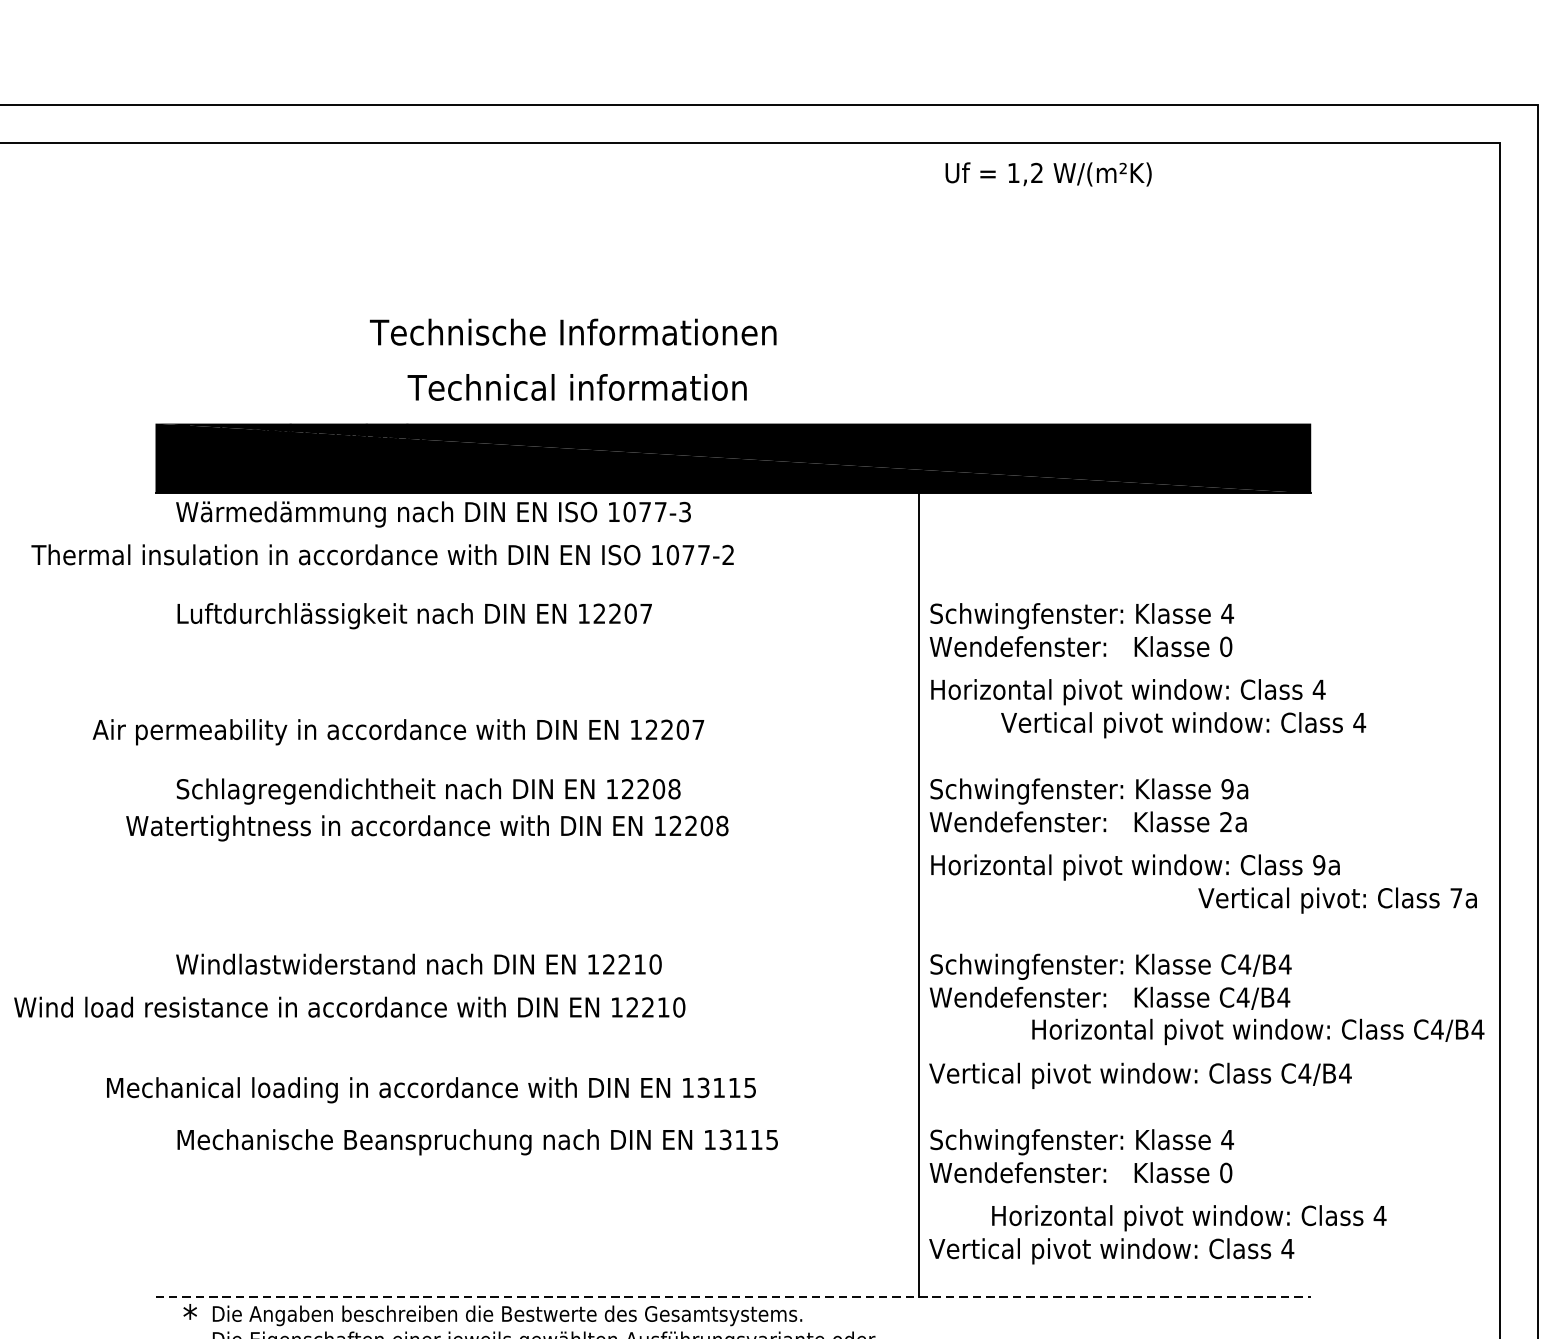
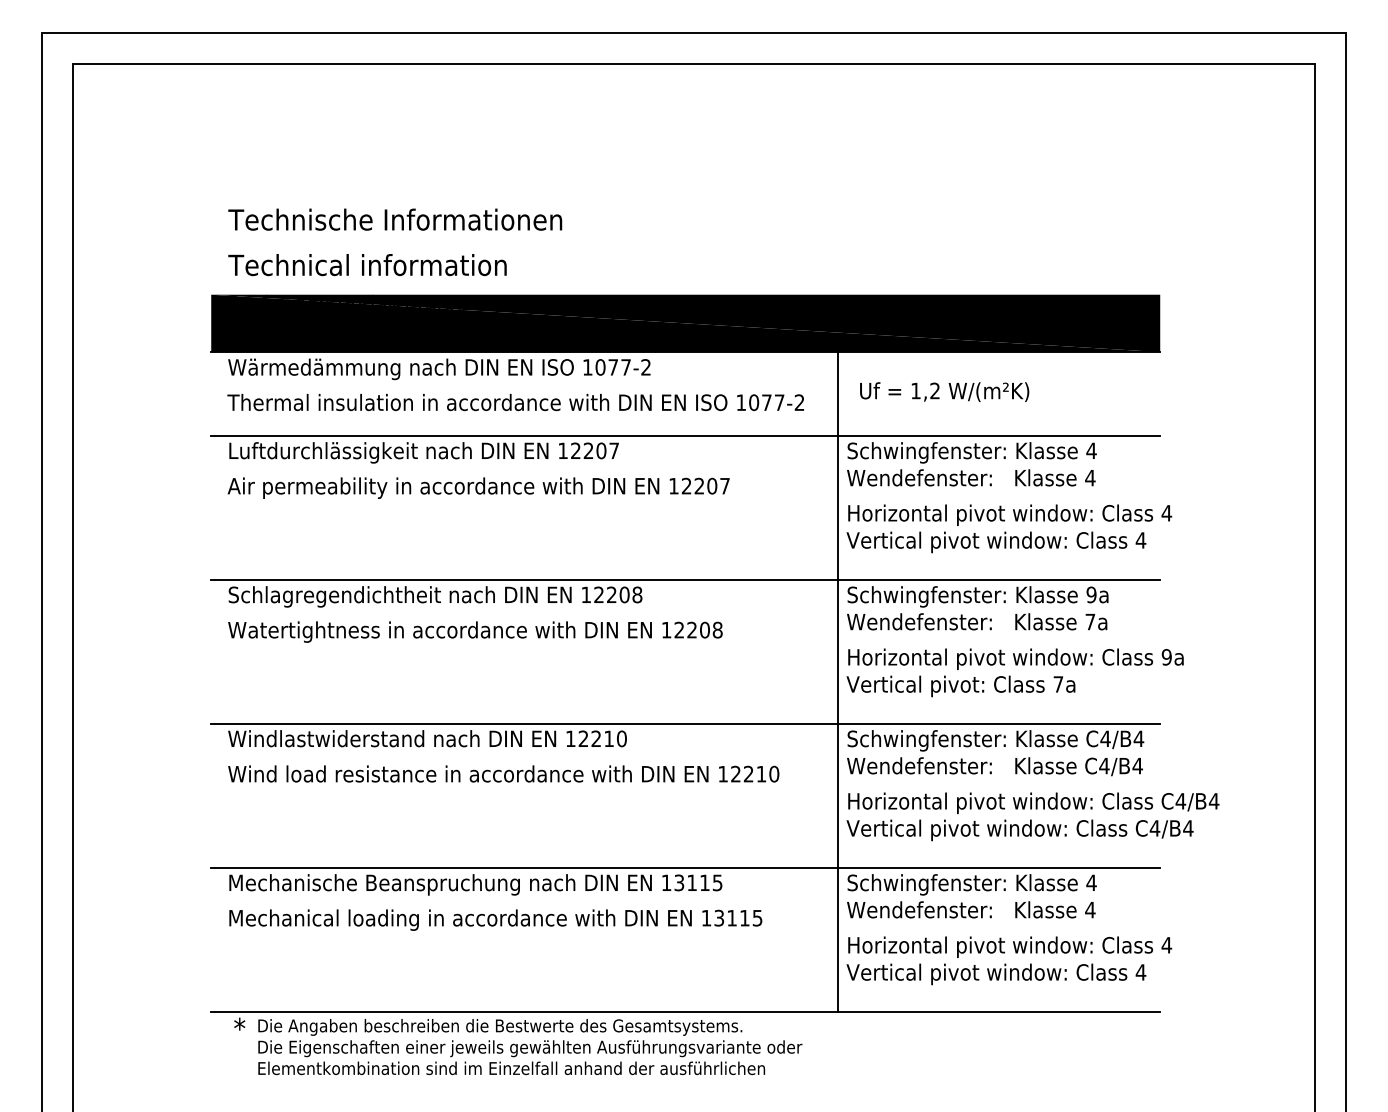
text: (1048, 173) -> (944, 391), moved
text: (573, 331) -> (395, 219), moved
text: (577, 388) -> (367, 265), moved
text: (322, 433) -> (348, 302), Tests and standards -> Prüfungen und Normen
text: (684, 512) -> (645, 367), 1077-3 -> 1077-2
text: (382, 554) -> (515, 402), moved
line: (733, 595) -> (685, 435), added
text: (1226, 646) -> (1090, 477), 0 -> 4
text: (1183, 725) -> (996, 542), moved
text: (398, 731) -> (478, 487), moved
line: (733, 770) -> (685, 579), added
text: (1226, 821) -> (1090, 621), 2a -> 7a
text: (427, 827) -> (475, 631), moved
text: (1337, 900) -> (960, 686), moved
line: (733, 945) -> (685, 723), added
text: (349, 1006) -> (503, 773), moved
text: (1257, 1032) -> (1033, 803), moved
text: (431, 1089) -> (495, 919), moved
line: (733, 1121) -> (685, 867), added
text: (1226, 1172) -> (1090, 909), 0 -> 4
text: (1189, 1217) -> (1010, 946), moved
line: (734, 1296) -> (686, 1011), dashed -> solid

